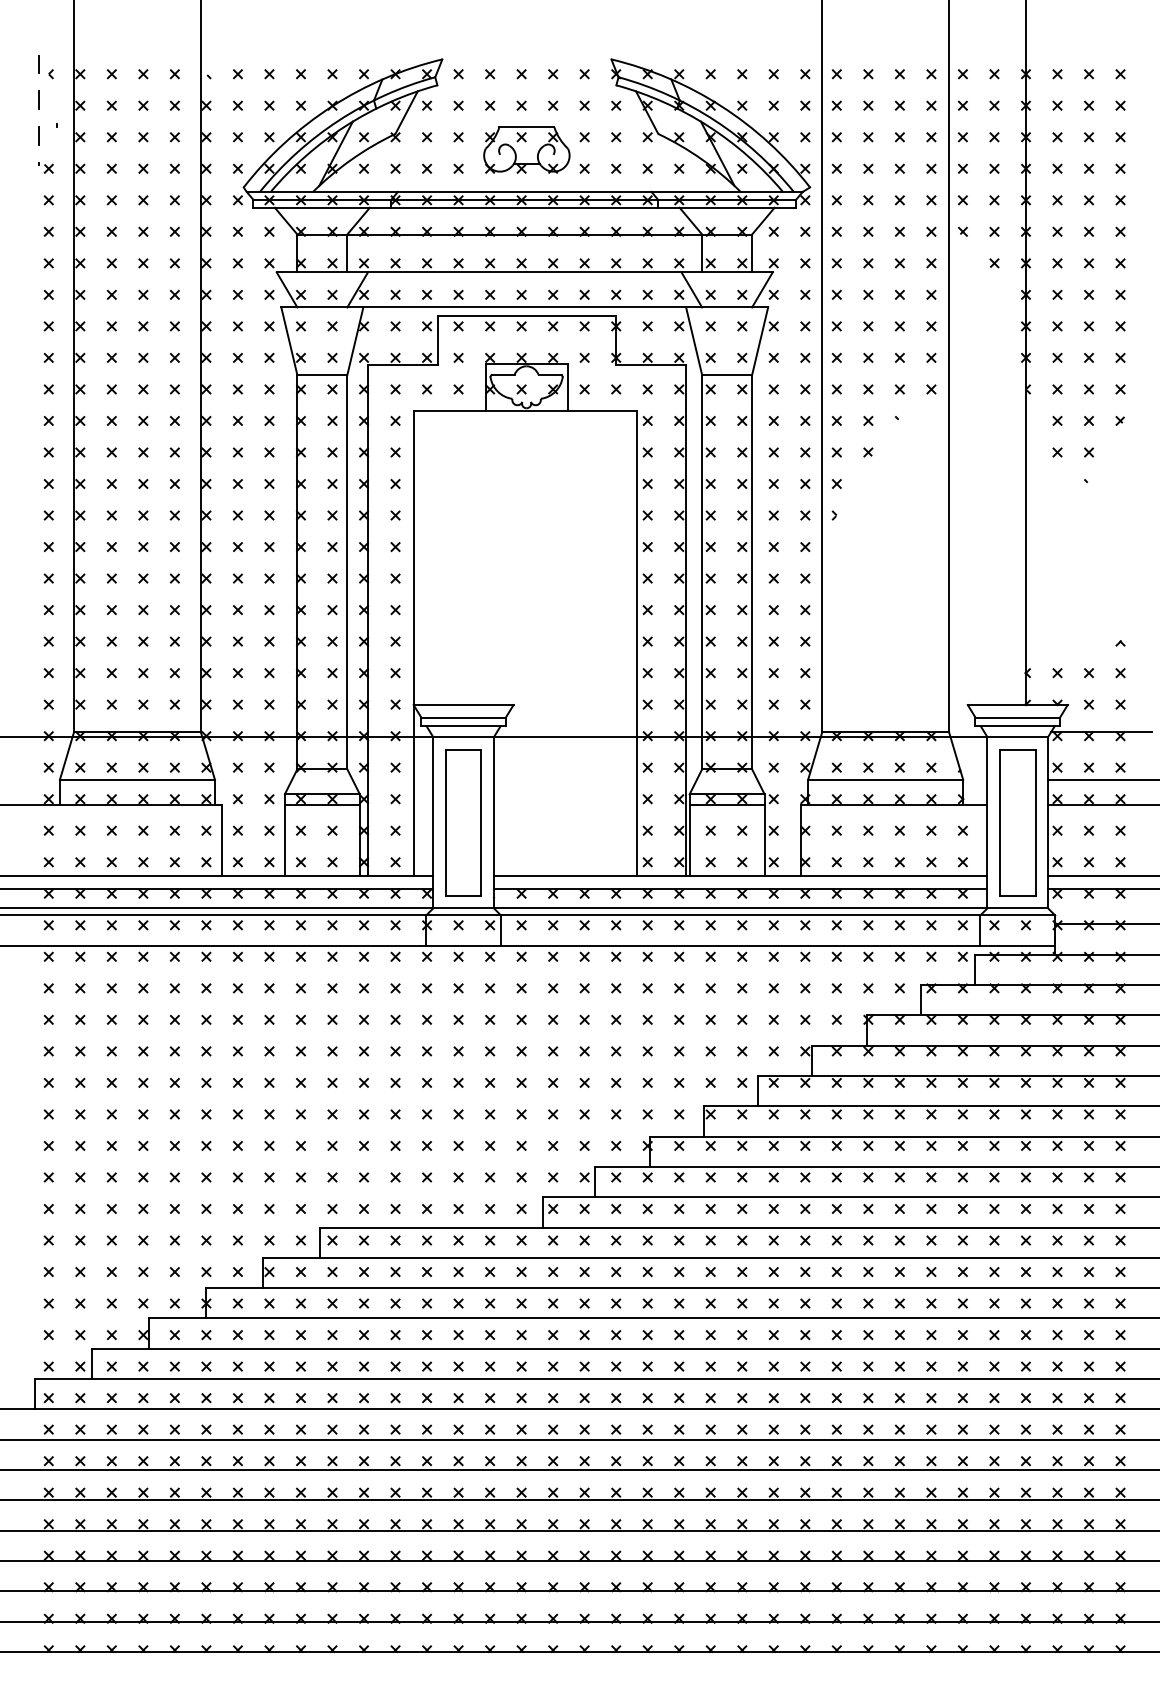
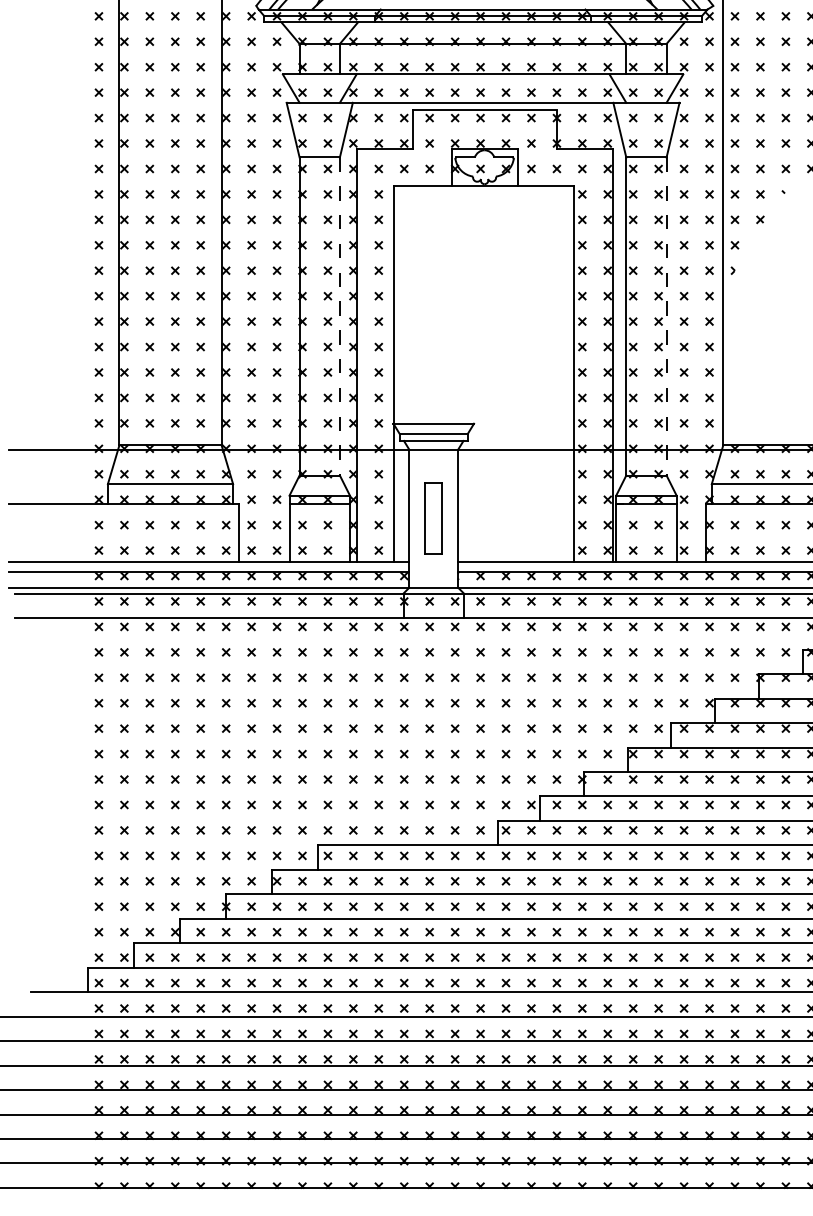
line: (347, 572) -> (340, 316), solid -> dashed
line: (752, 572) -> (666, 316), solid -> dashed
part: (463, 822) -> (433, 518), size x0.6

